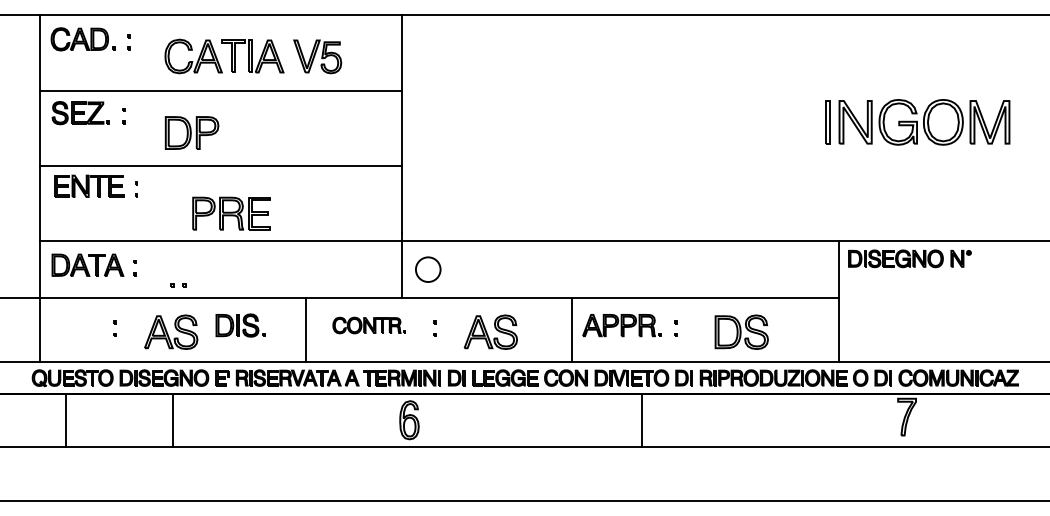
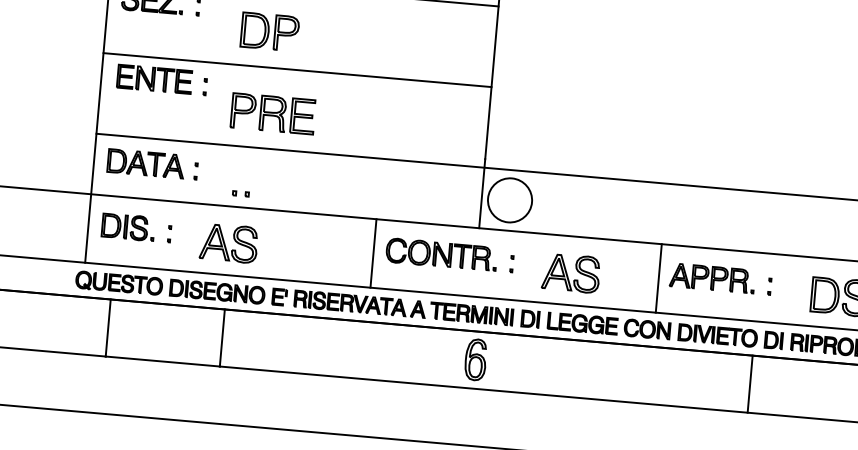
part: (231, 213) -> (273, 113), moved
circle: (427, 269) -> (509, 200), size x1.67
part: (240, 325) -> (128, 227), moved
part: (368, 325) -> (440, 254), size x1.43
line: (641, 420) -> (749, 384), moved

